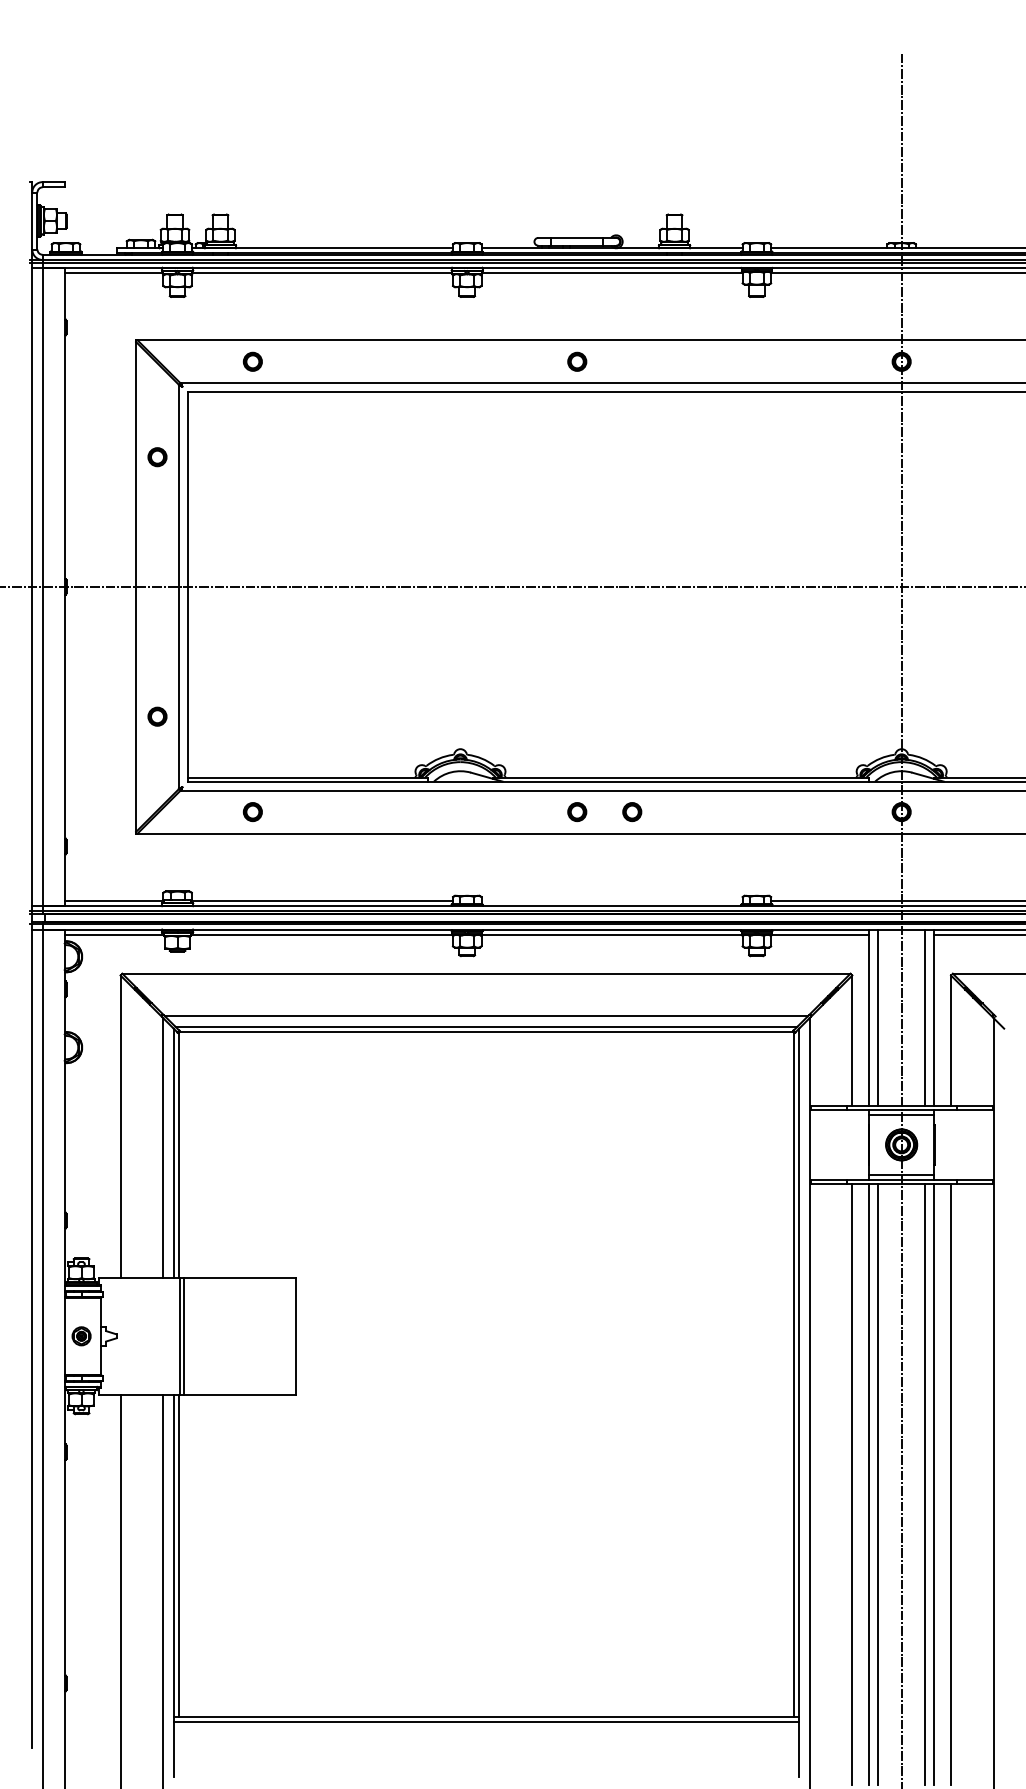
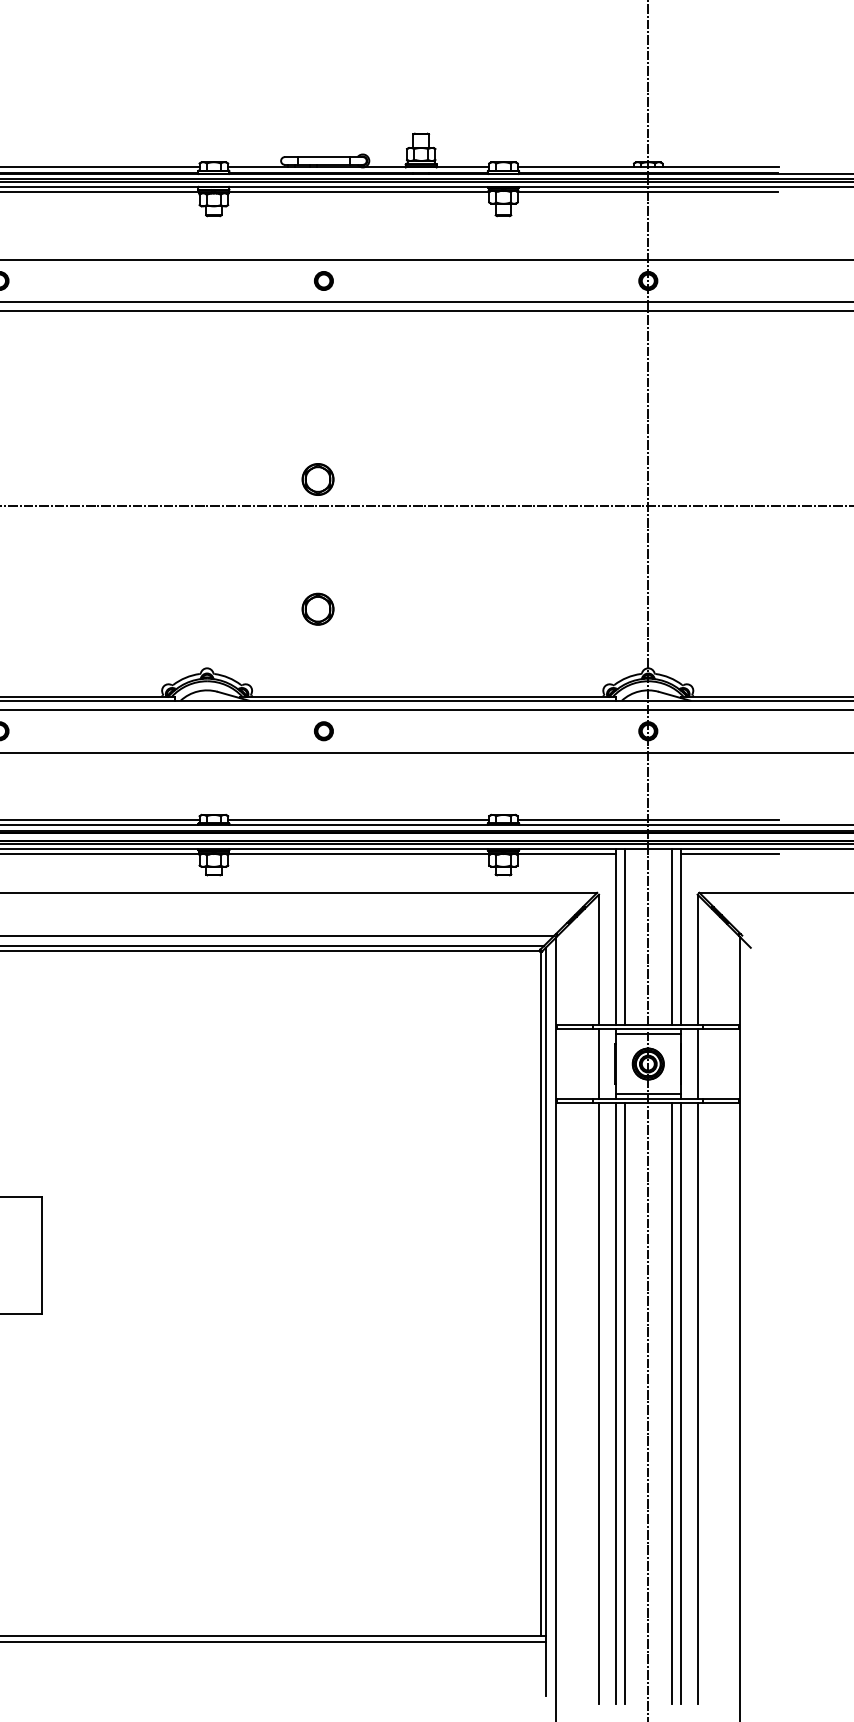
part: (571, 559) -> (318, 478), added
part: (571, 689) -> (318, 608), added
part: (632, 812) -> (379, 731), removed
line: (611, 900) -> (358, 819), added
line: (852, 1144) -> (599, 1063), added
line: (950, 1144) -> (697, 1063), added

